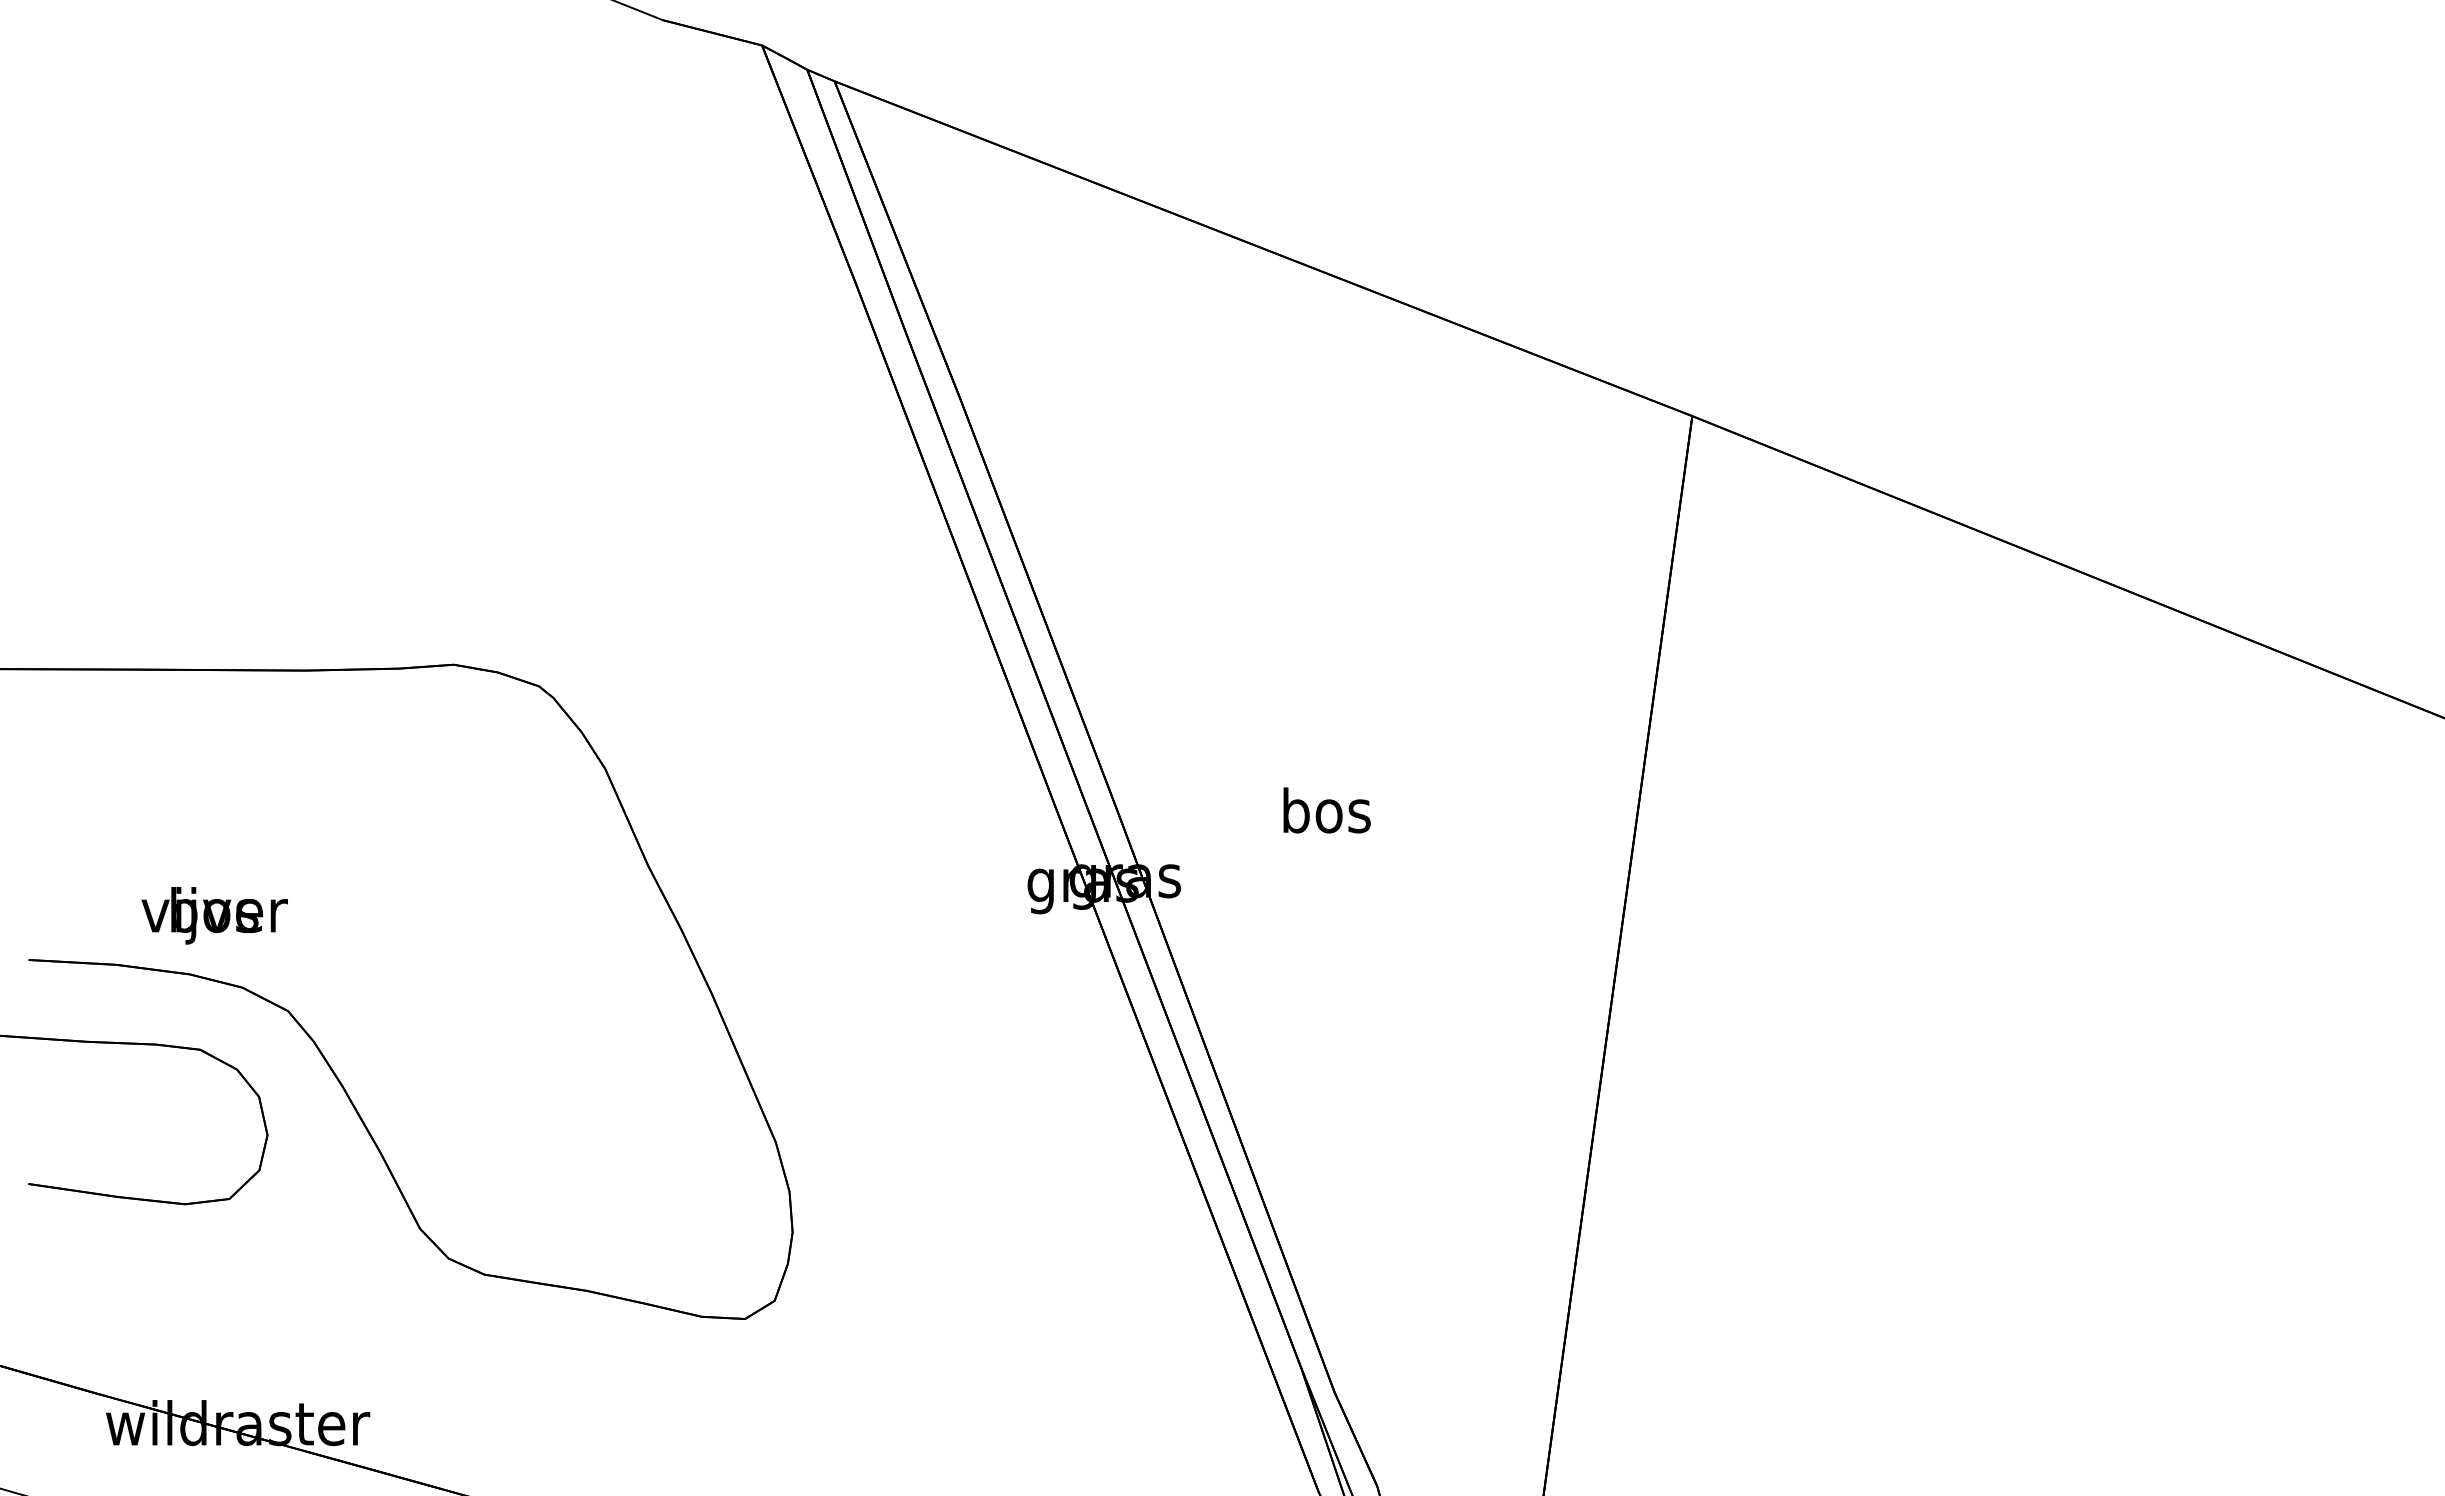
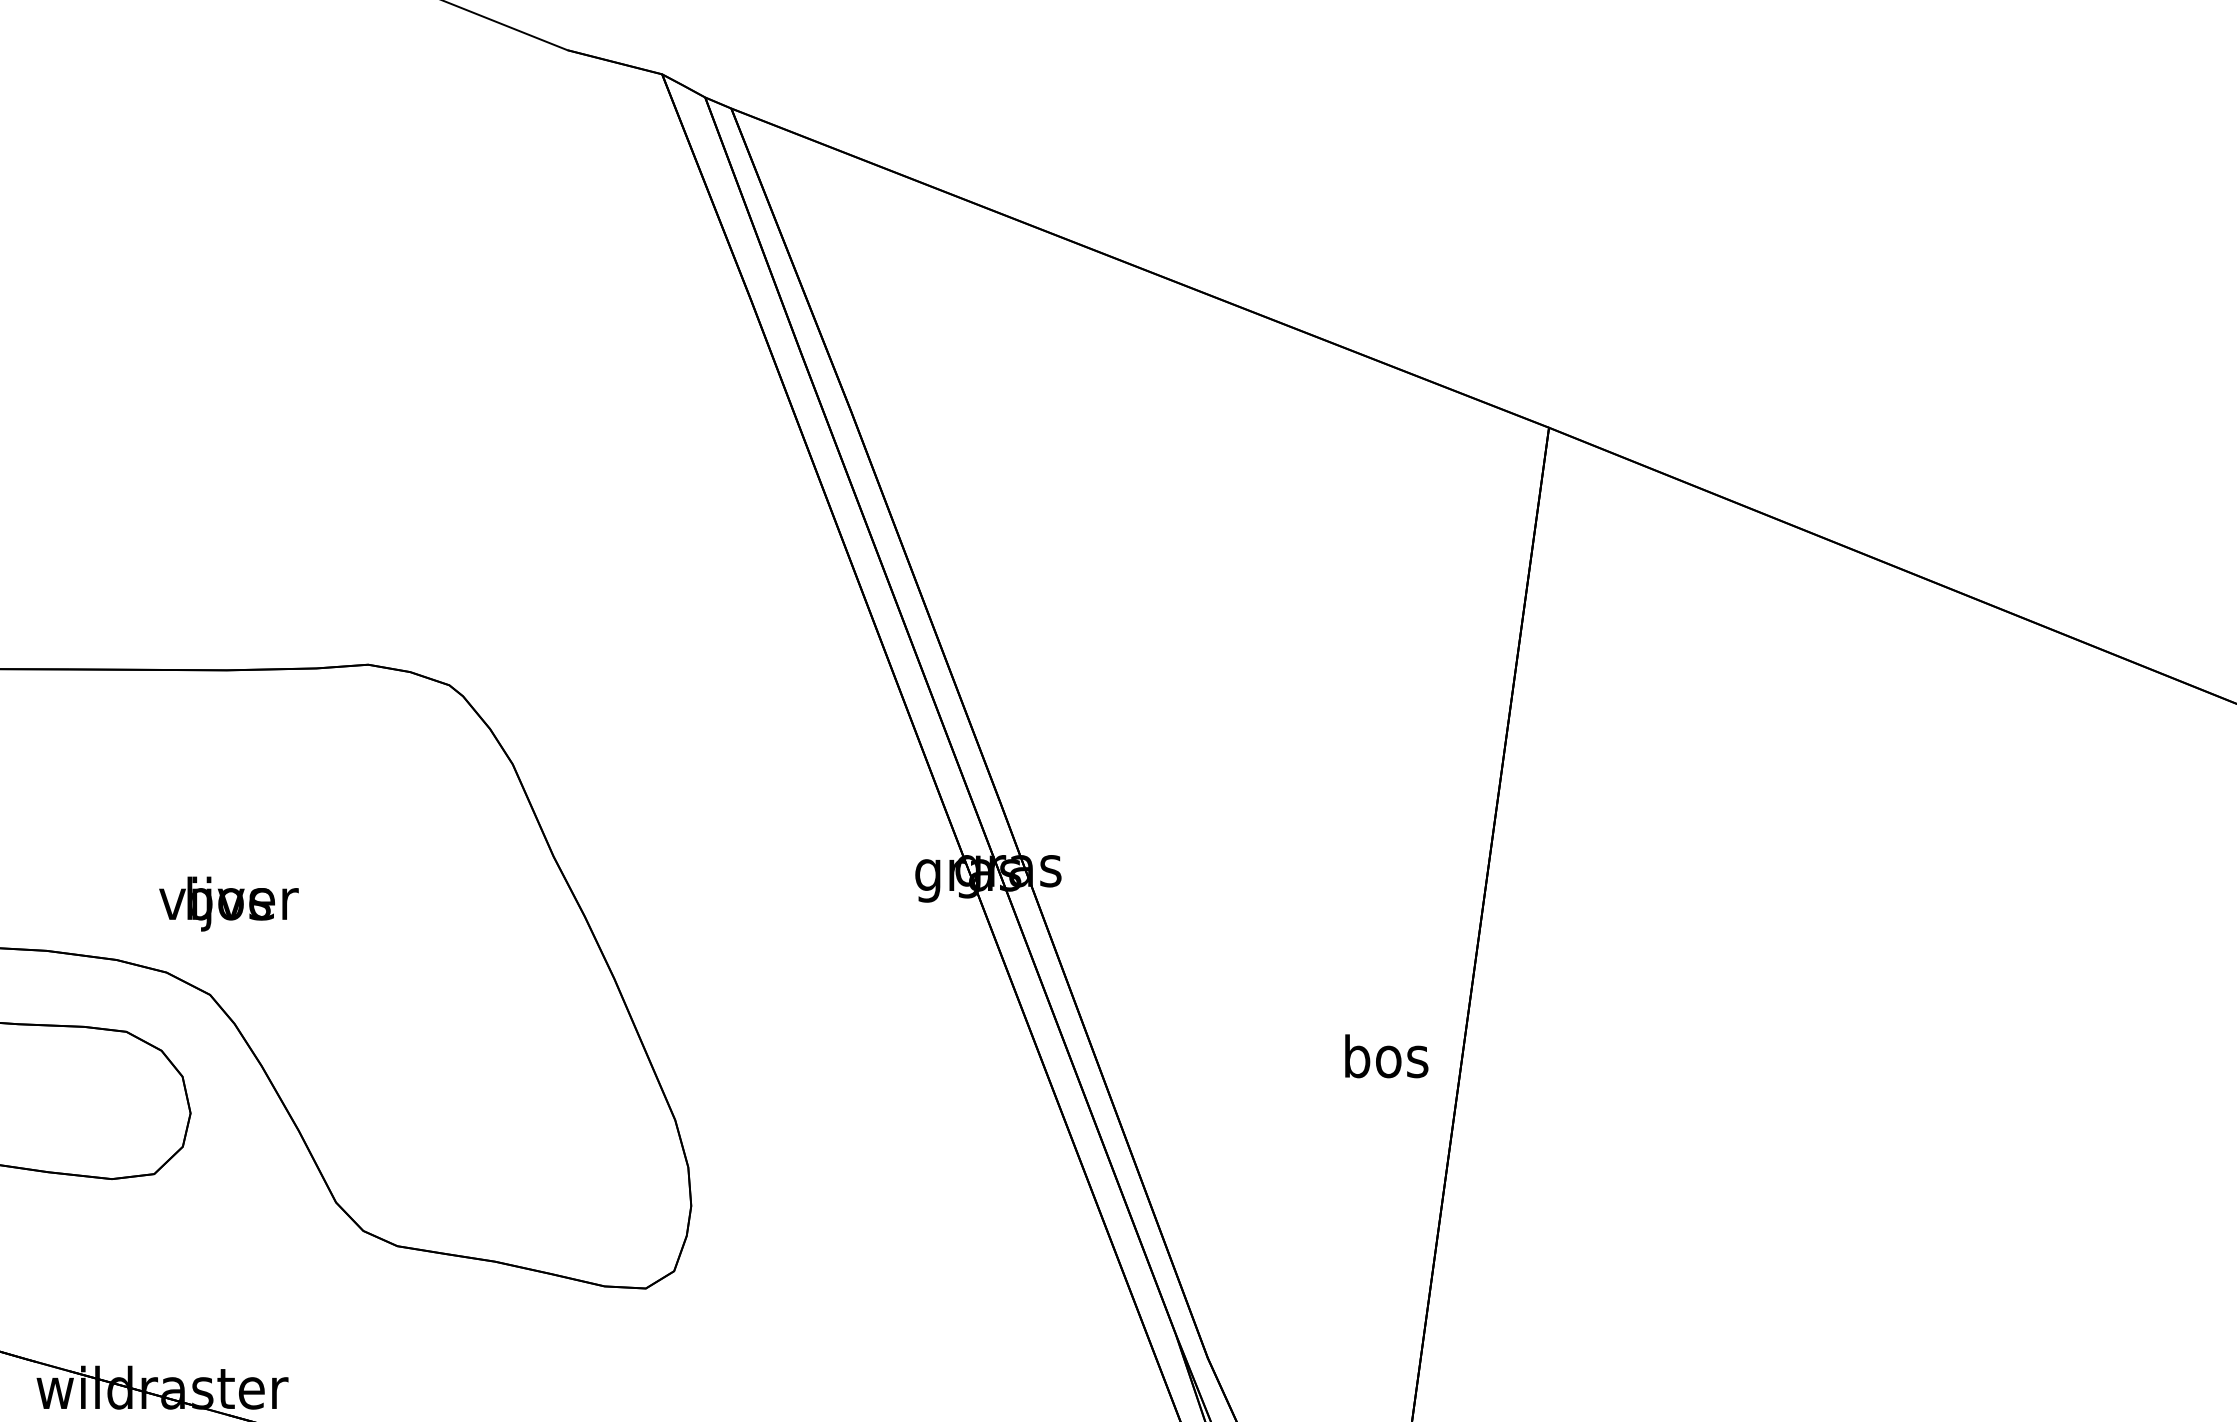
text: (1326, 810) -> (1386, 1056), moved
text: (214, 915) -> (228, 903), moved

